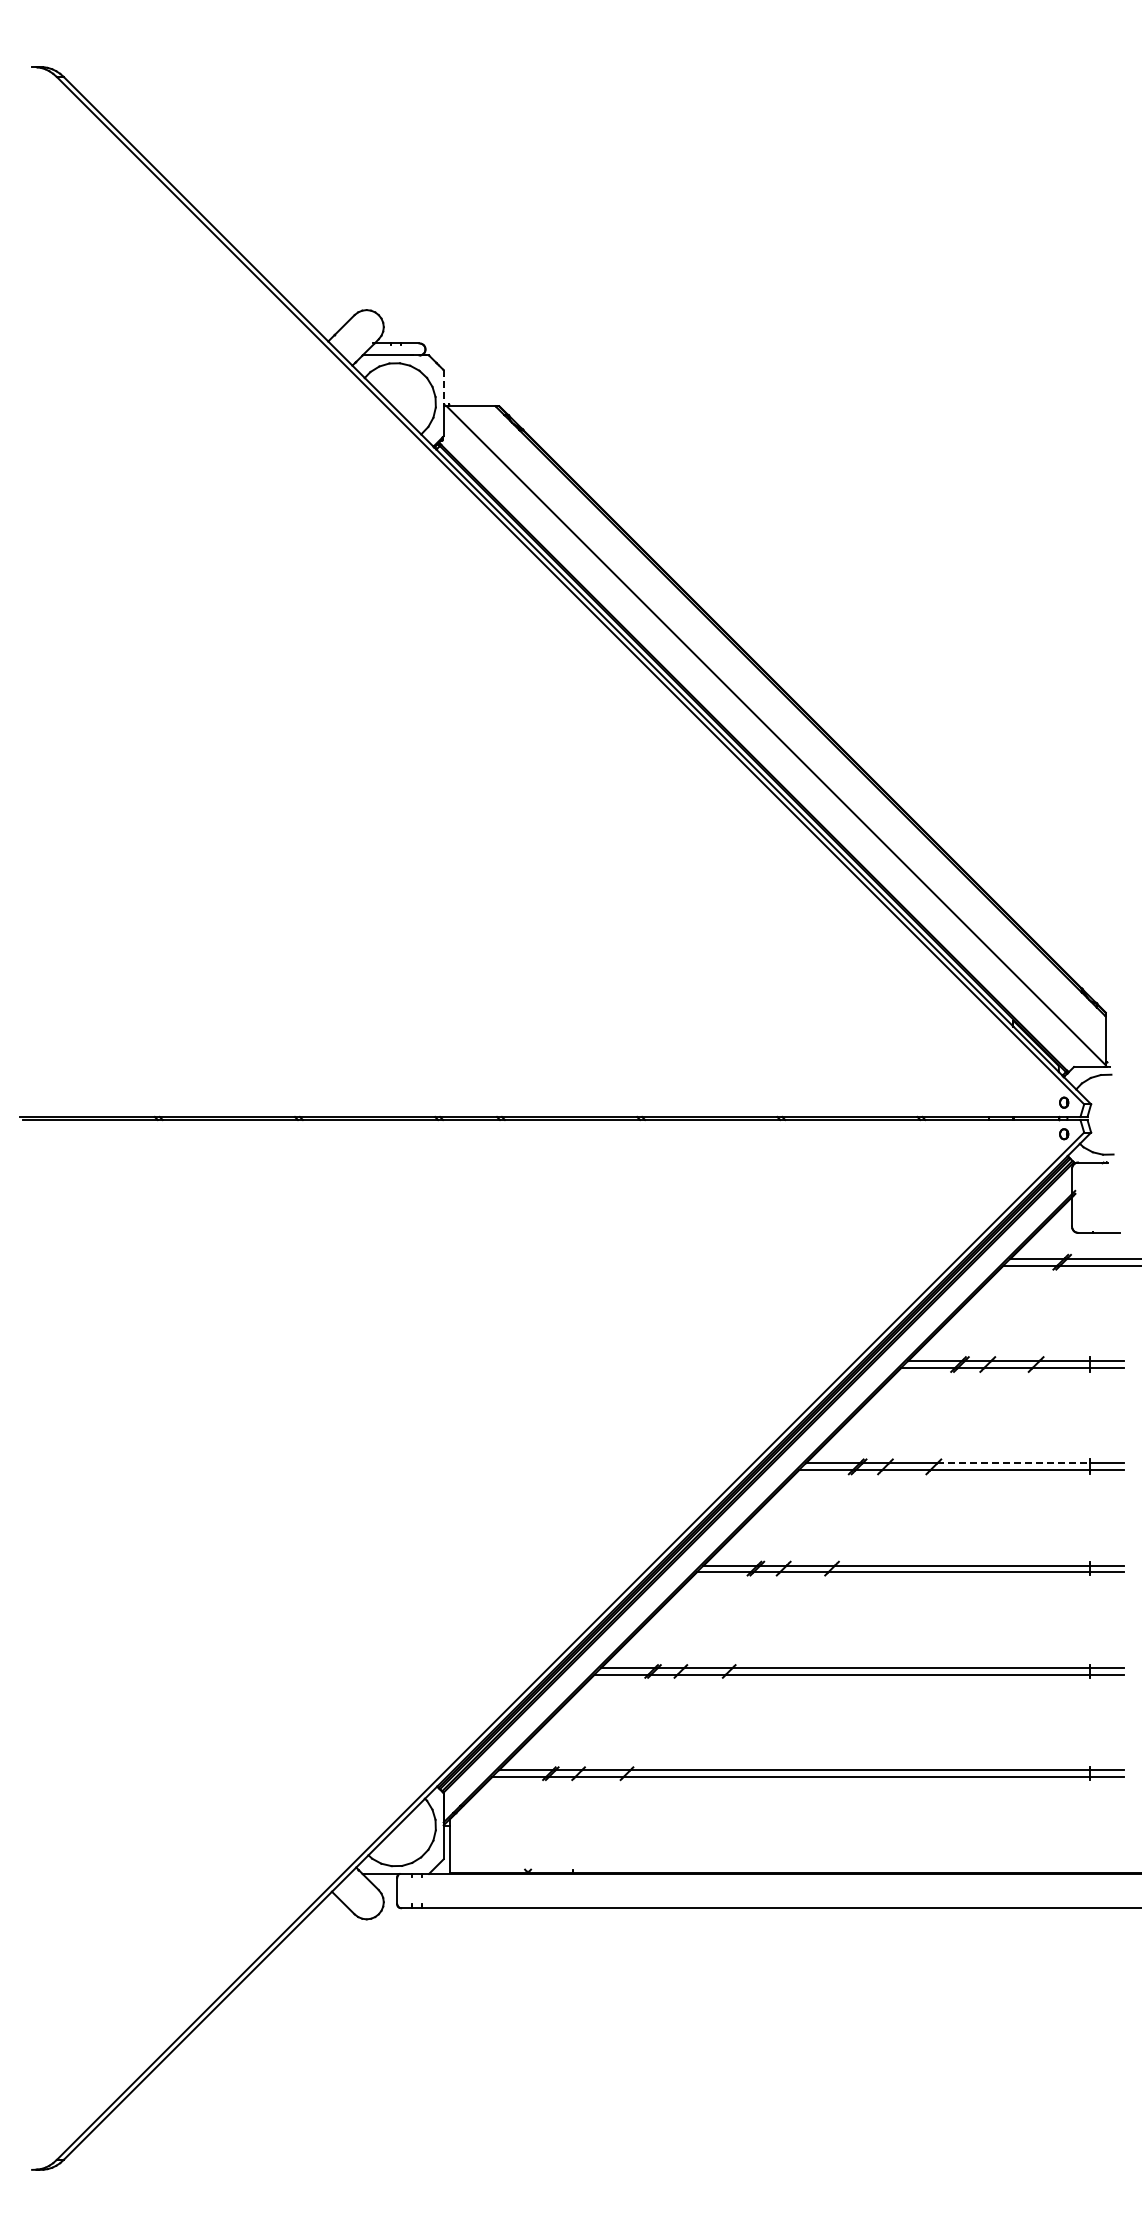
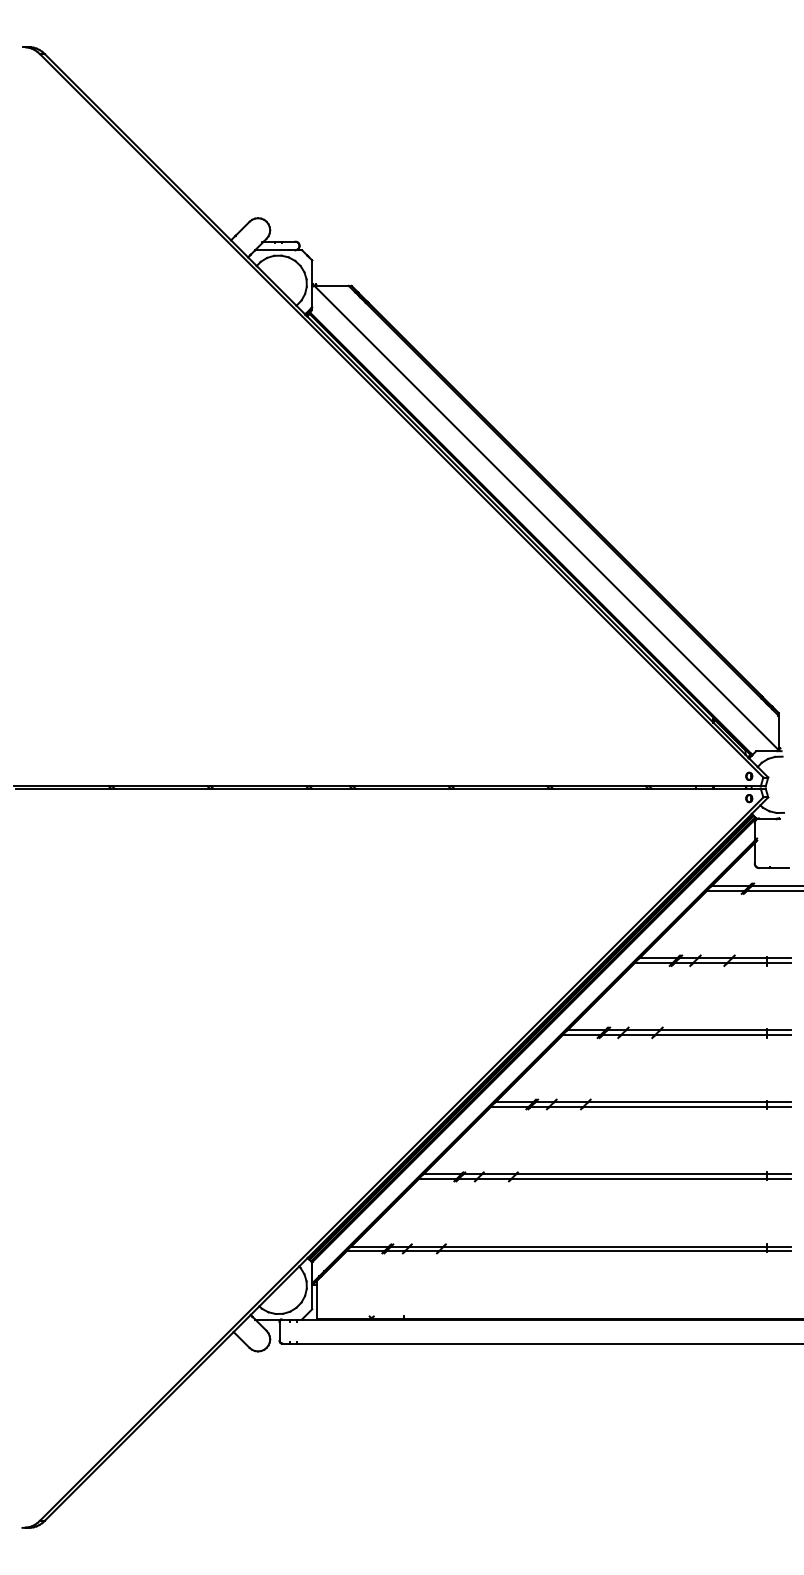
line: (443, 388) -> (312, 273), dashed -> solid
line: (1013, 1463) -> (713, 1030), dashed -> solid

